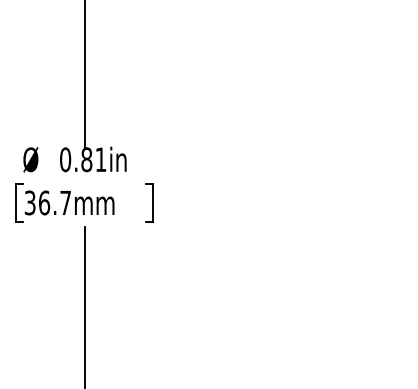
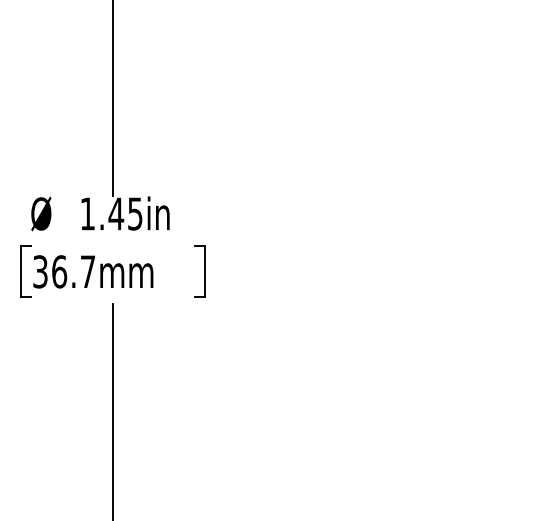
text: (83, 159) -> (111, 213), 0.81in -> 1.45in

